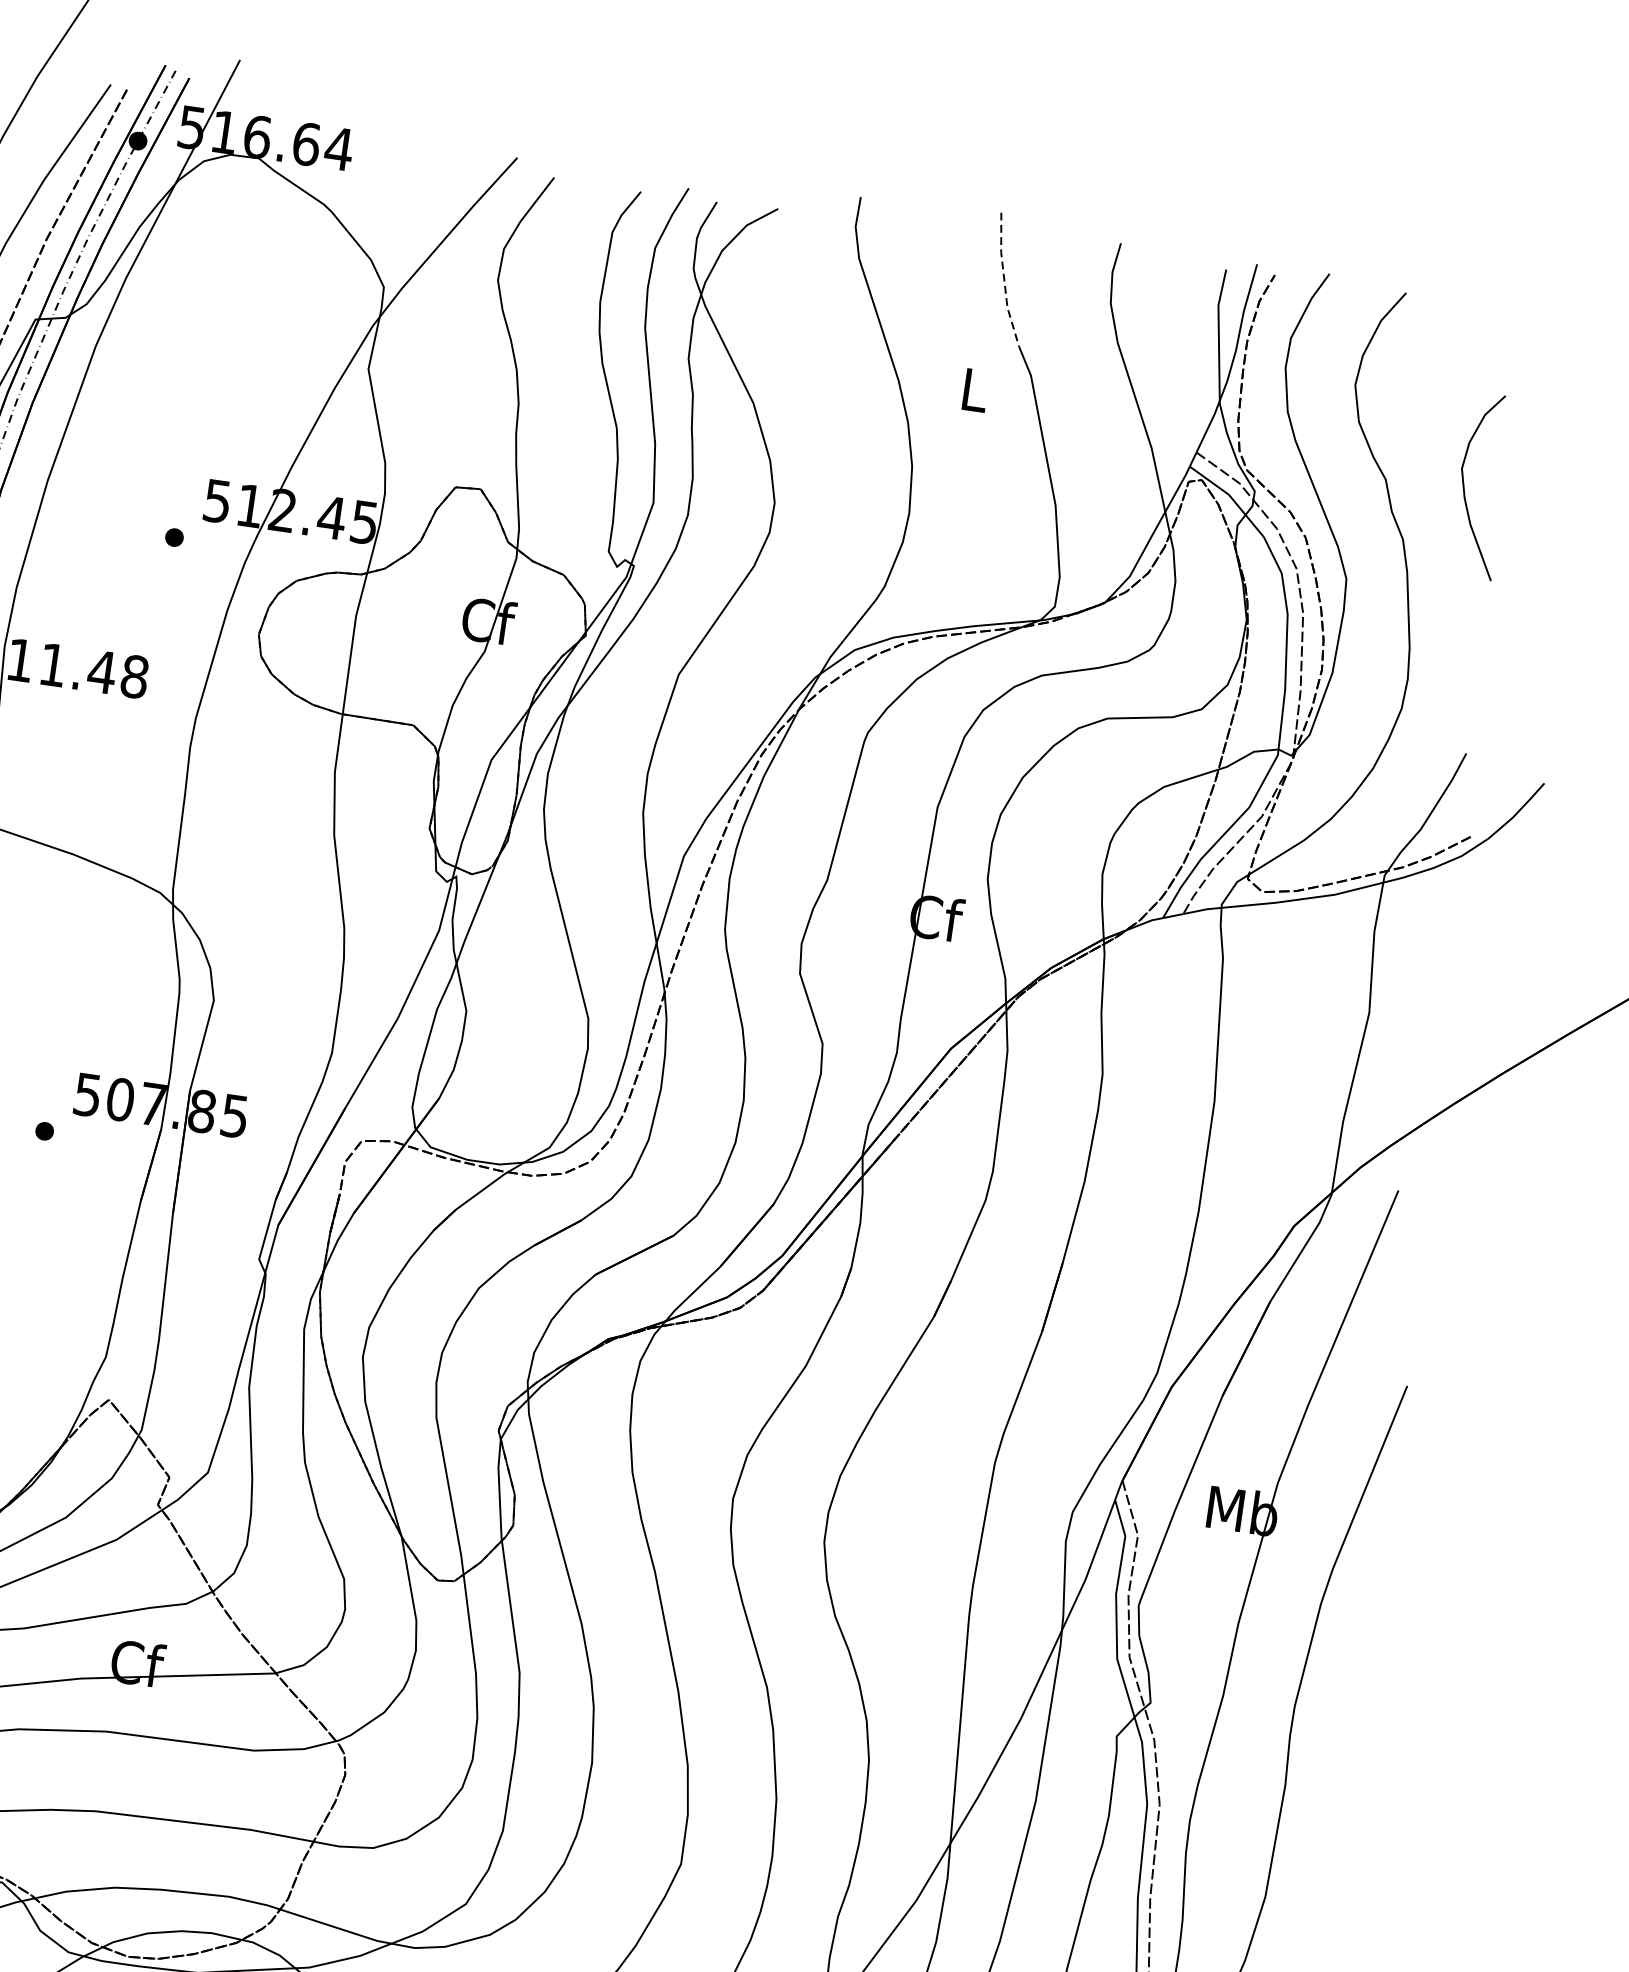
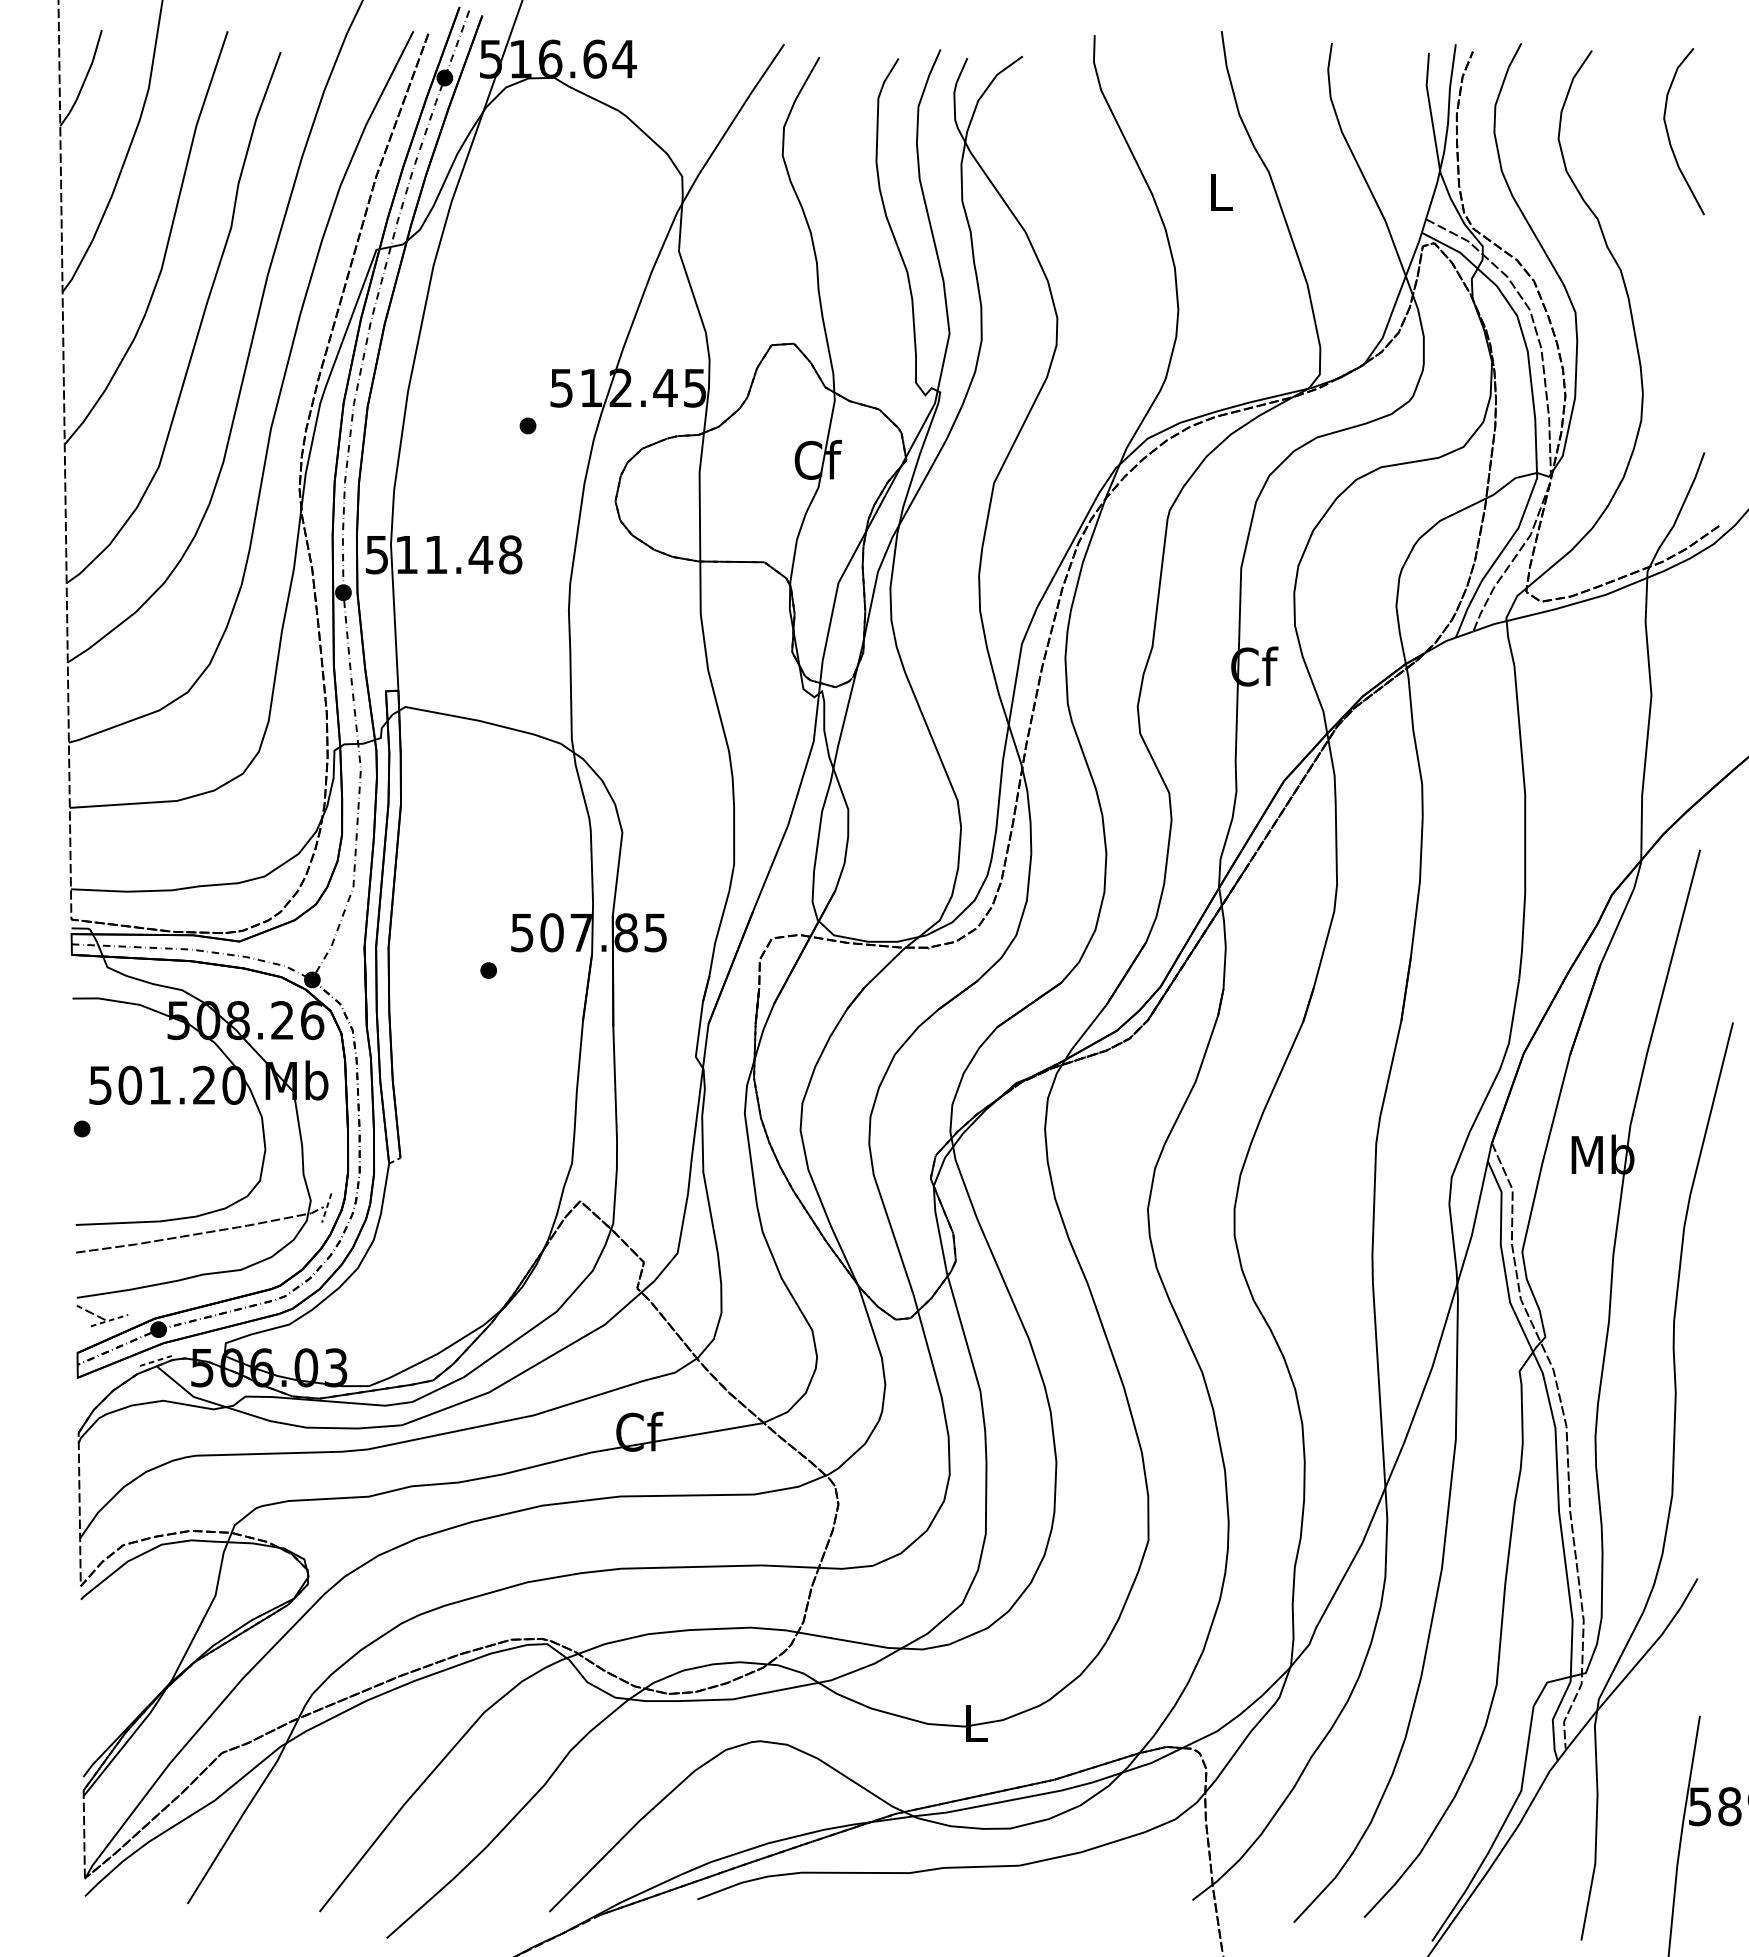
line: (1004, 281) -> (1233, 91), dashed -> solid
curve: (1465, 488) -> (1669, 135), moved

